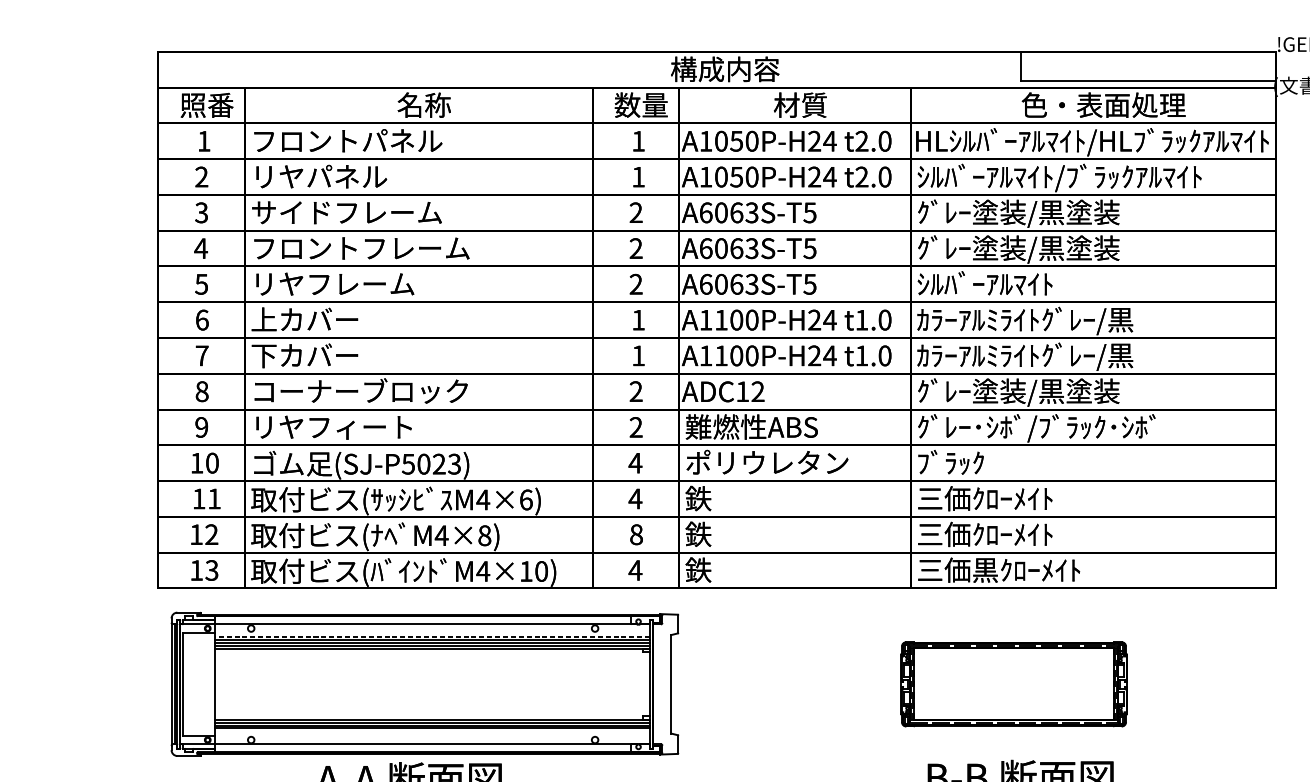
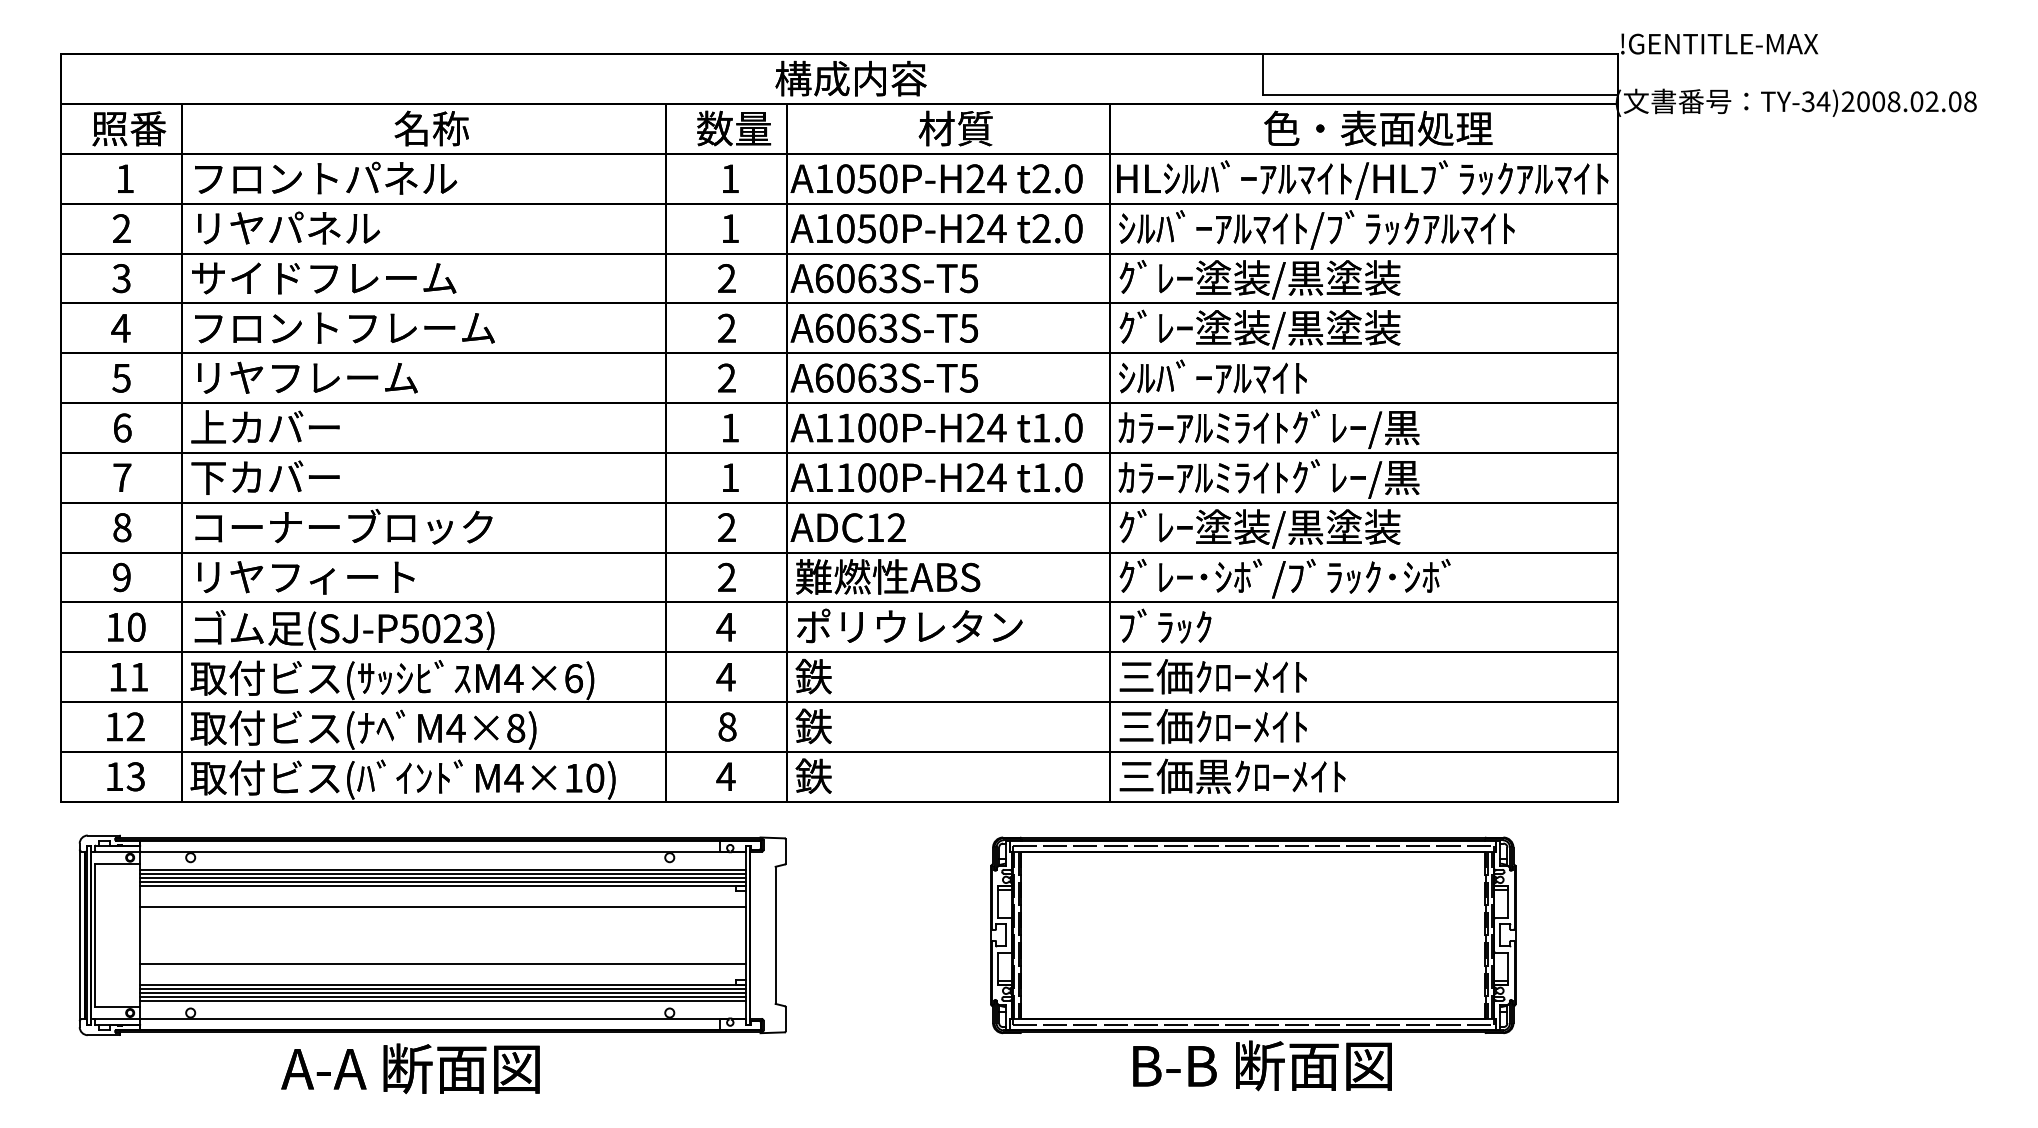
line: (431, 637) -> (442, 869), dashed -> solid
line: (431, 664) -> (442, 907), added
part: (1014, 684) -> (1253, 935), size x1.67
line: (431, 704) -> (442, 963), added
line: (431, 731) -> (442, 1000), added

